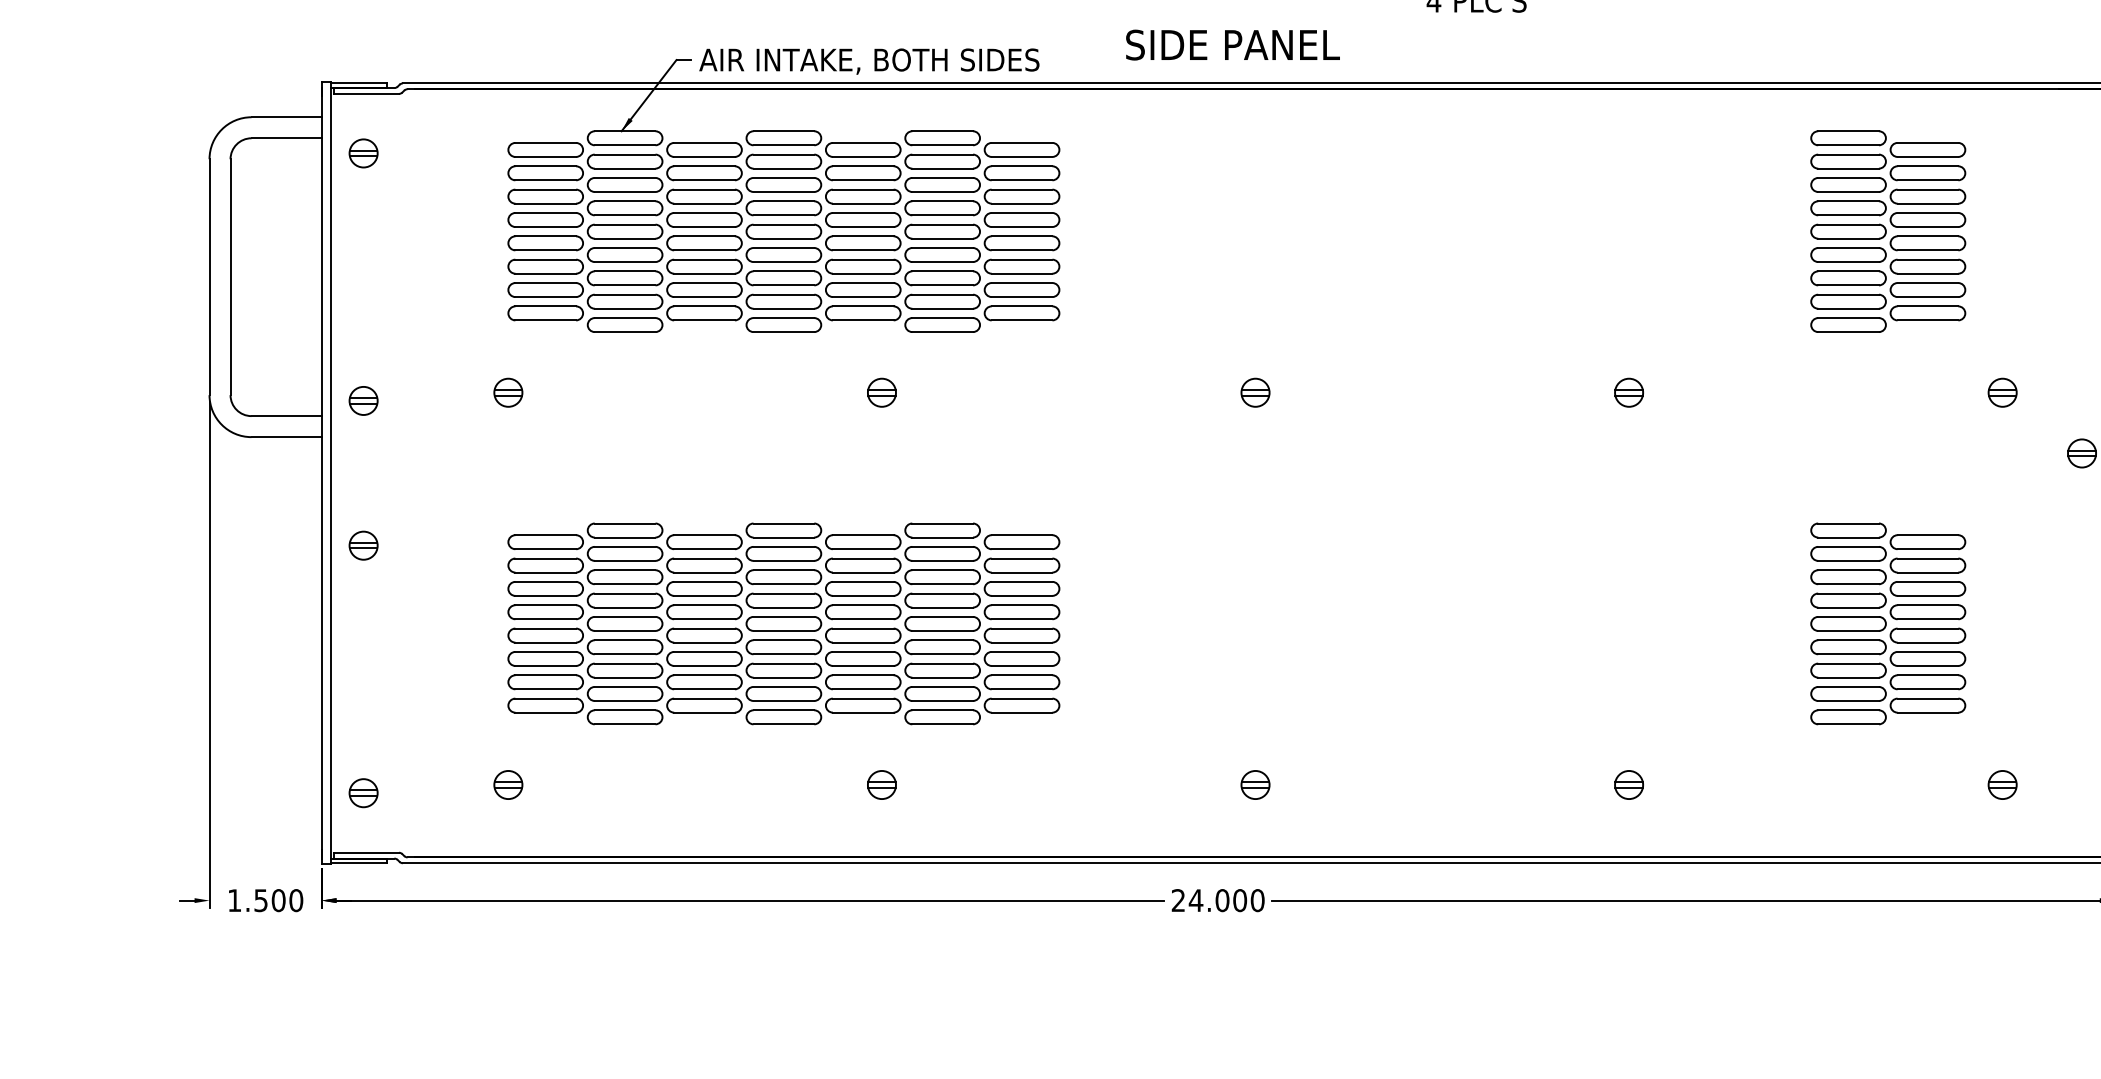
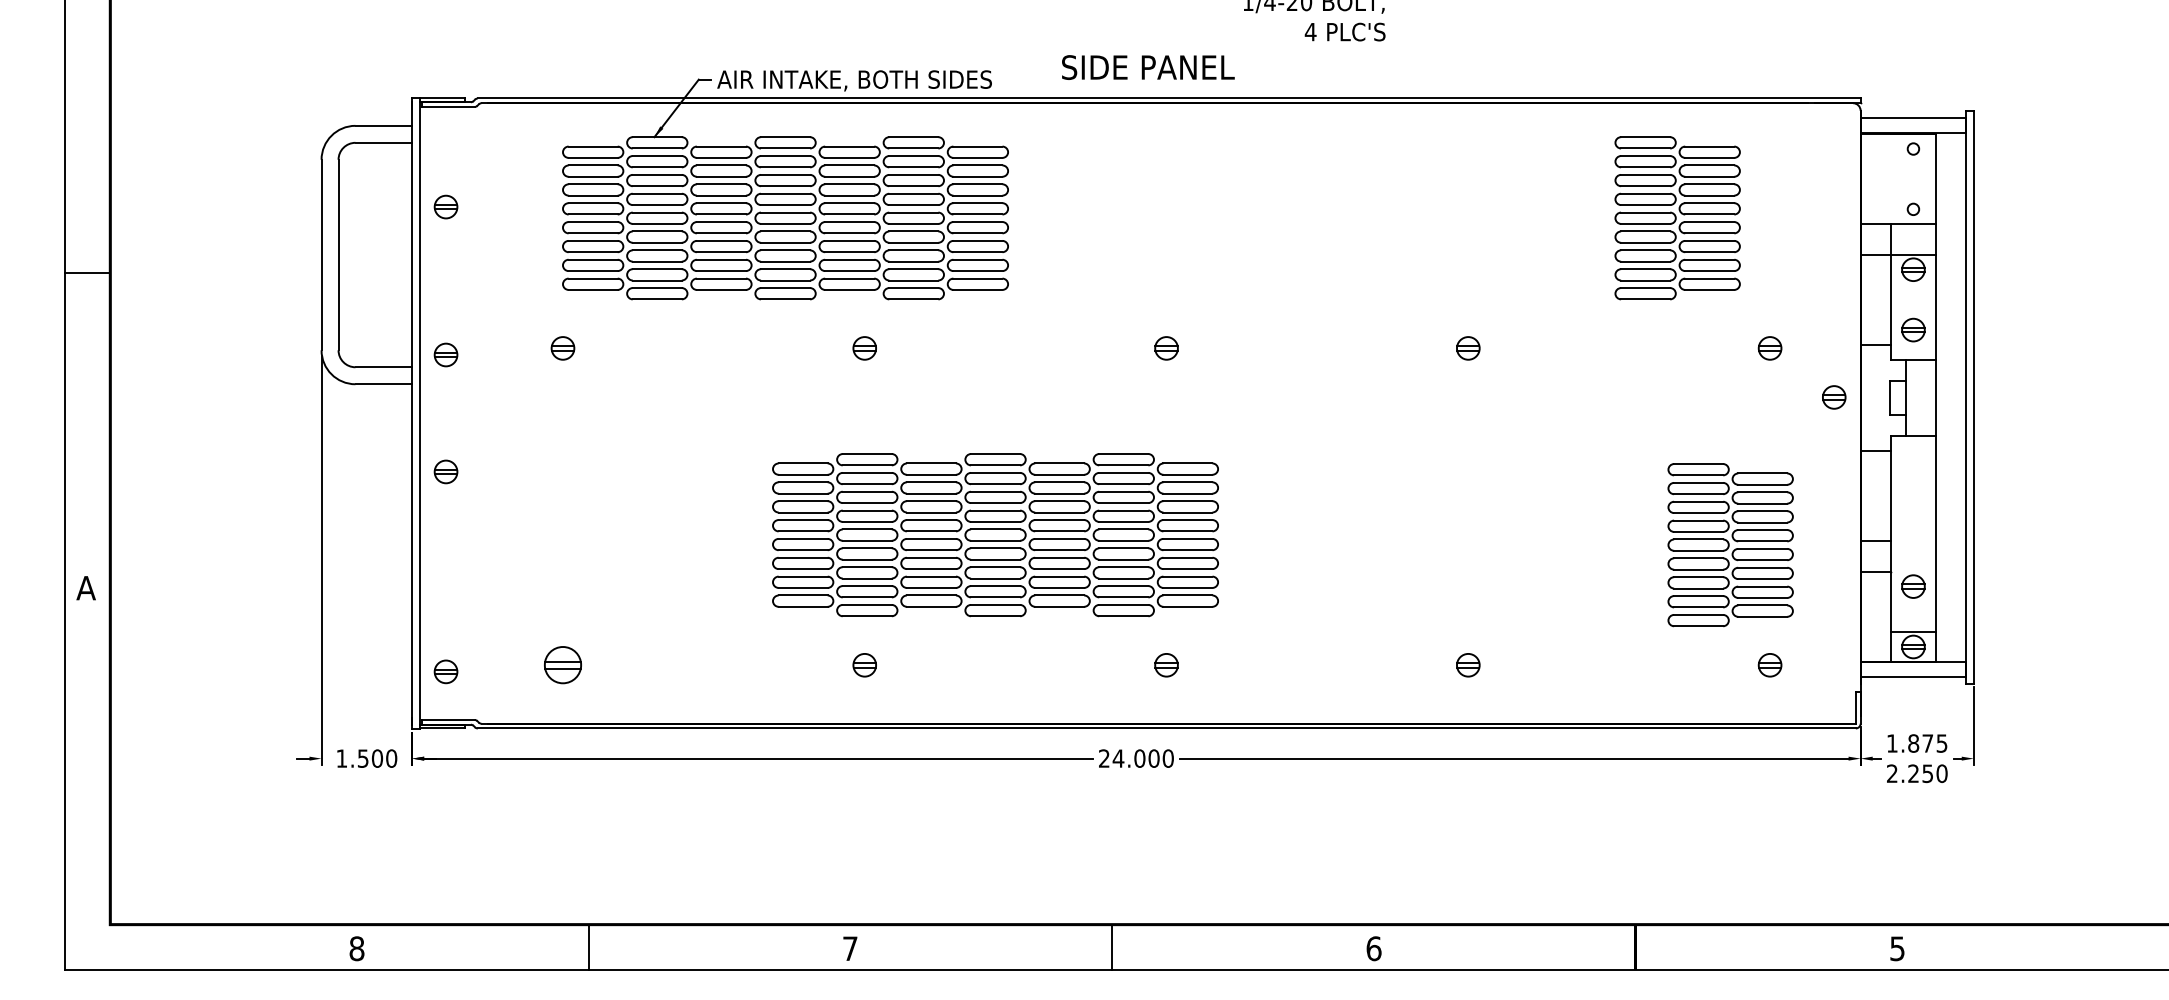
part: (362, 152) -> (445, 206), moved
part: (783, 624) -> (995, 535), moved
part: (1888, 624) -> (1730, 545), moved
part: (507, 785) -> (562, 665), size x1.6

